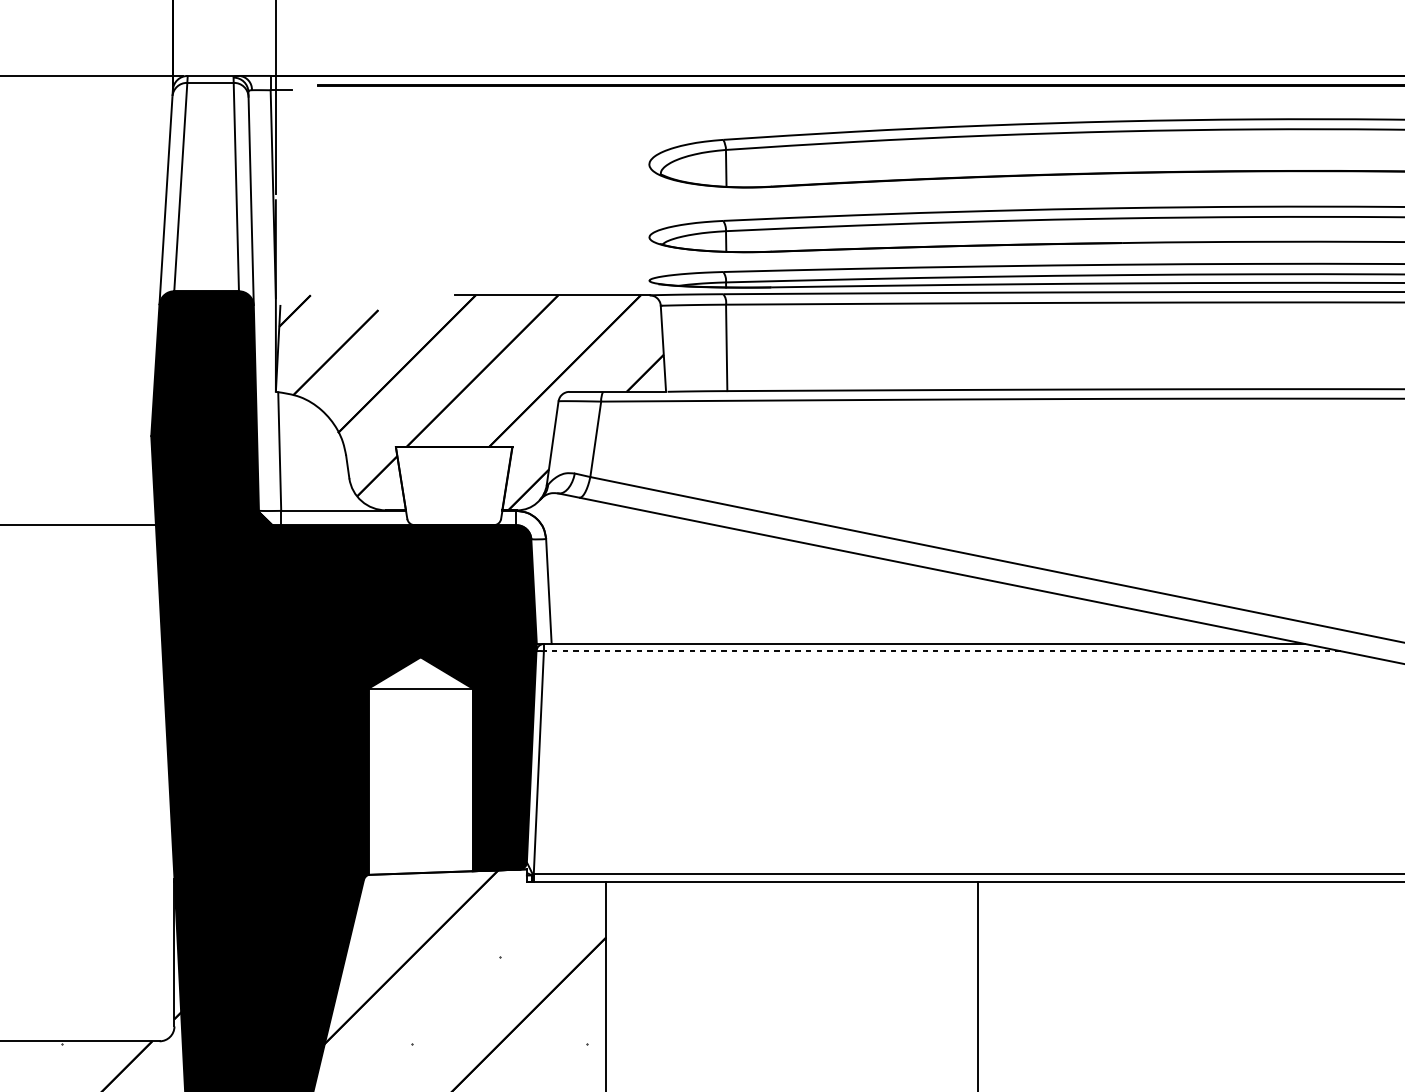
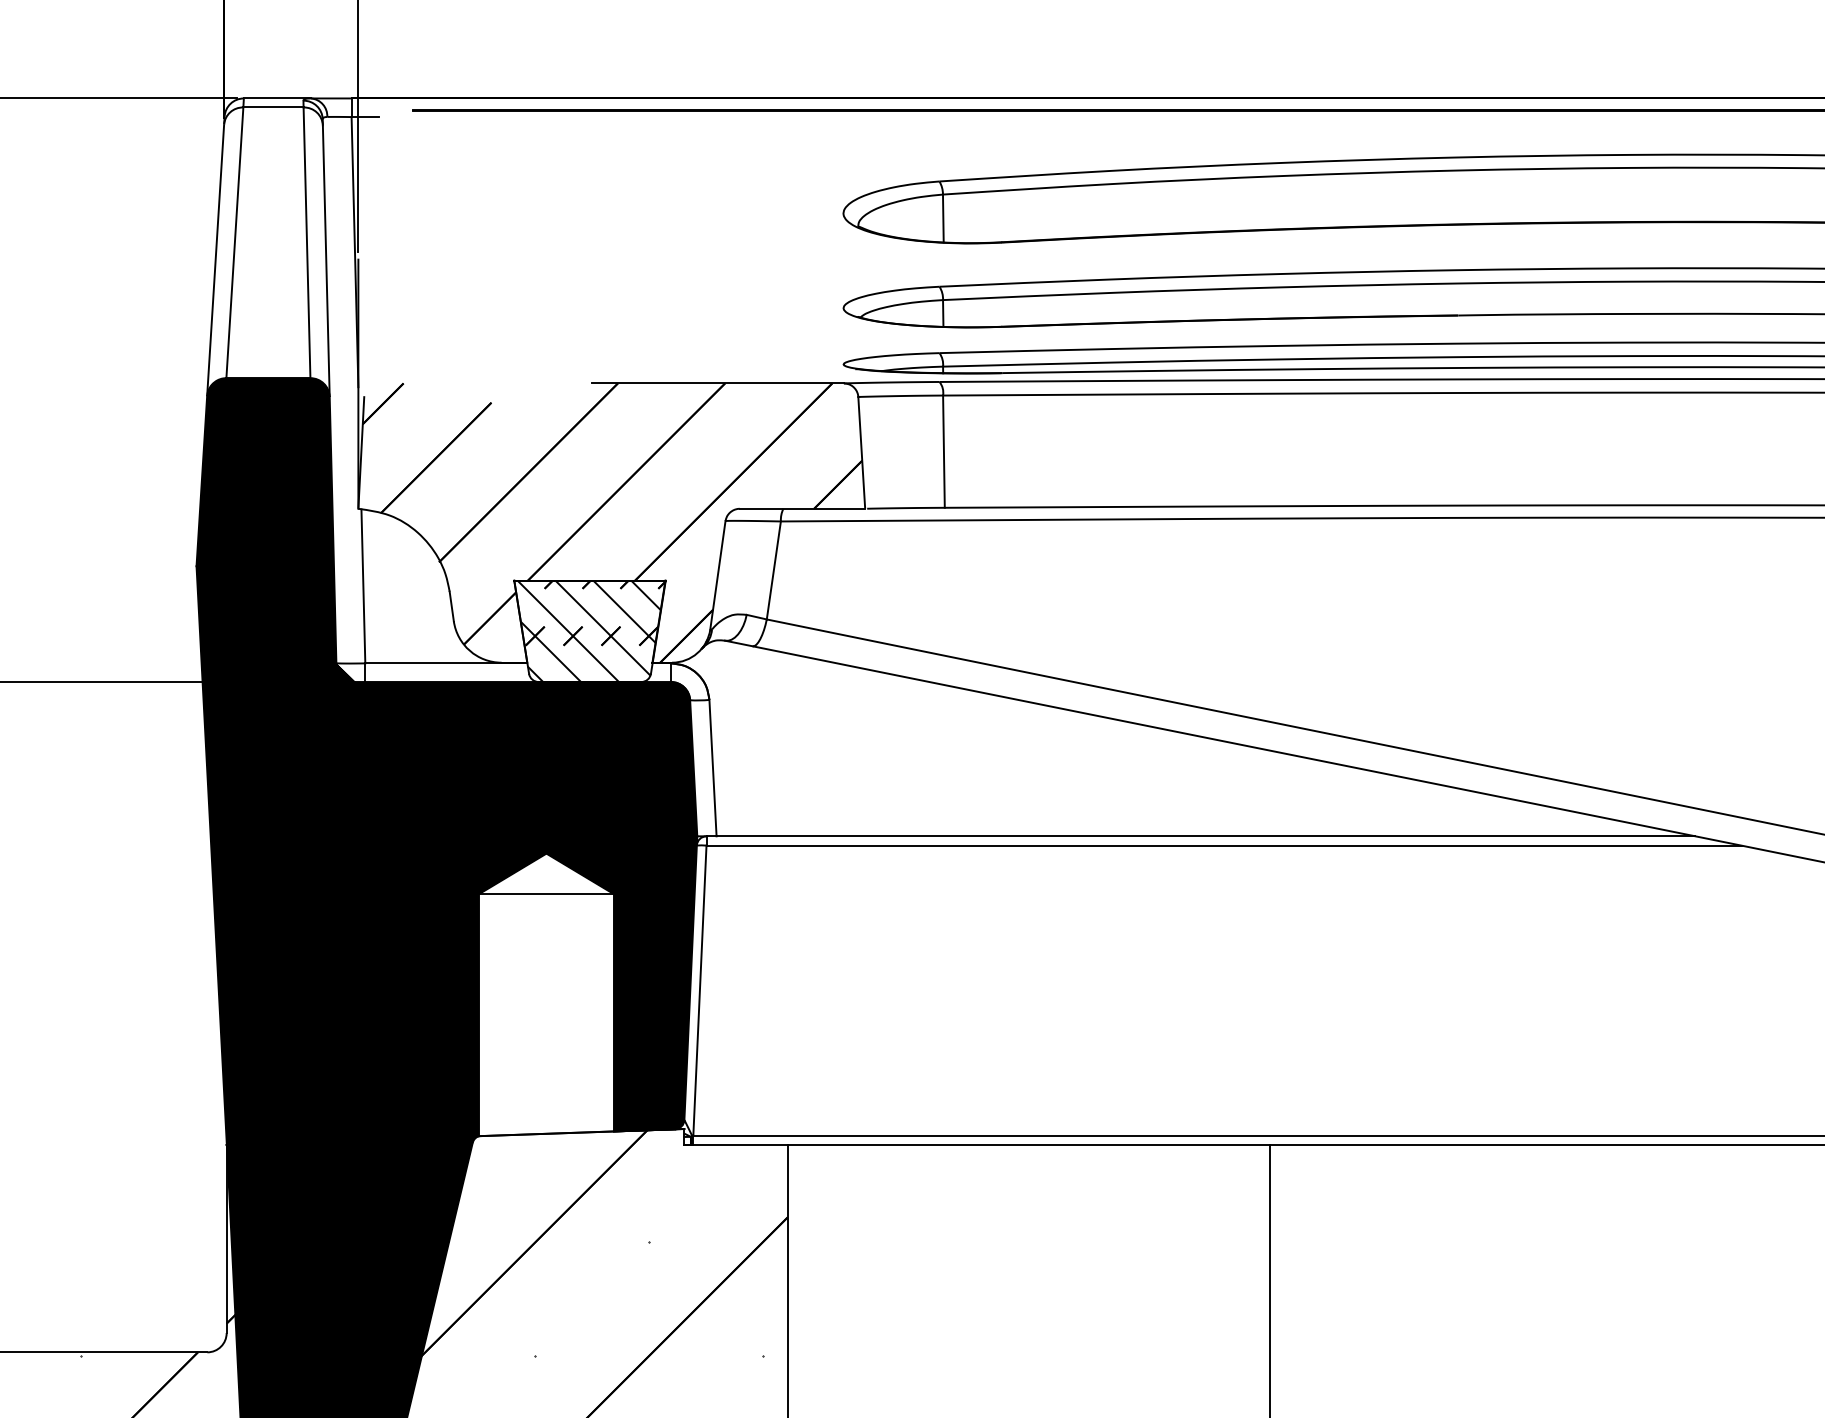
hatch: (453, 486) -> (589, 631), added
line: (942, 651) -> (1224, 845), dashed -> solid

